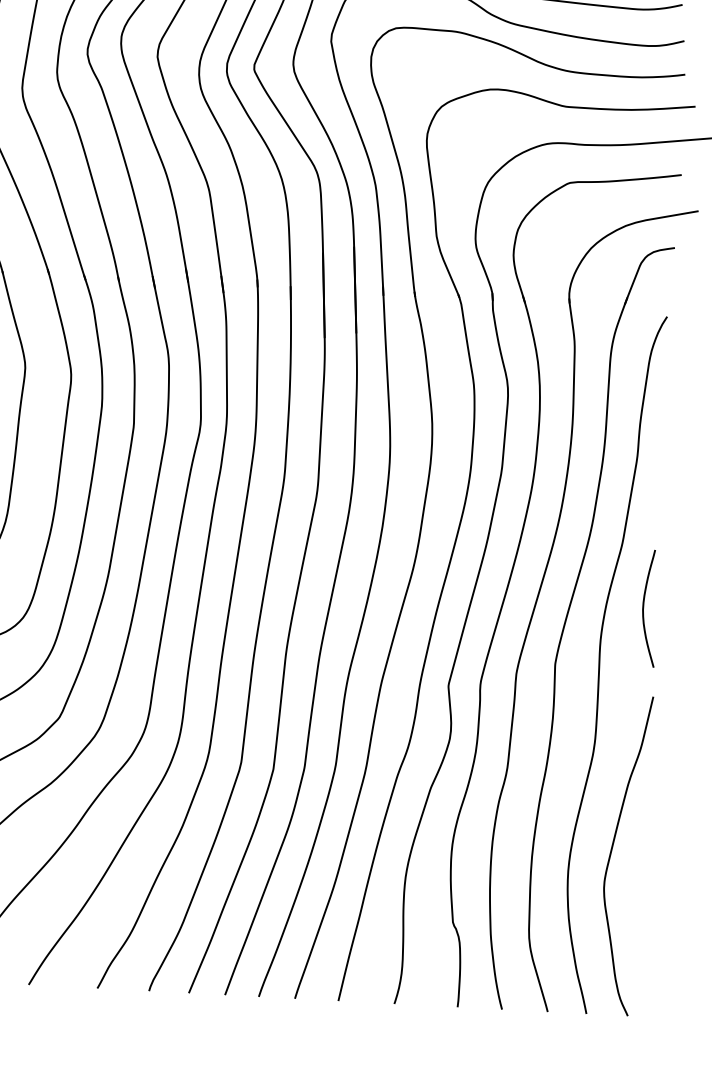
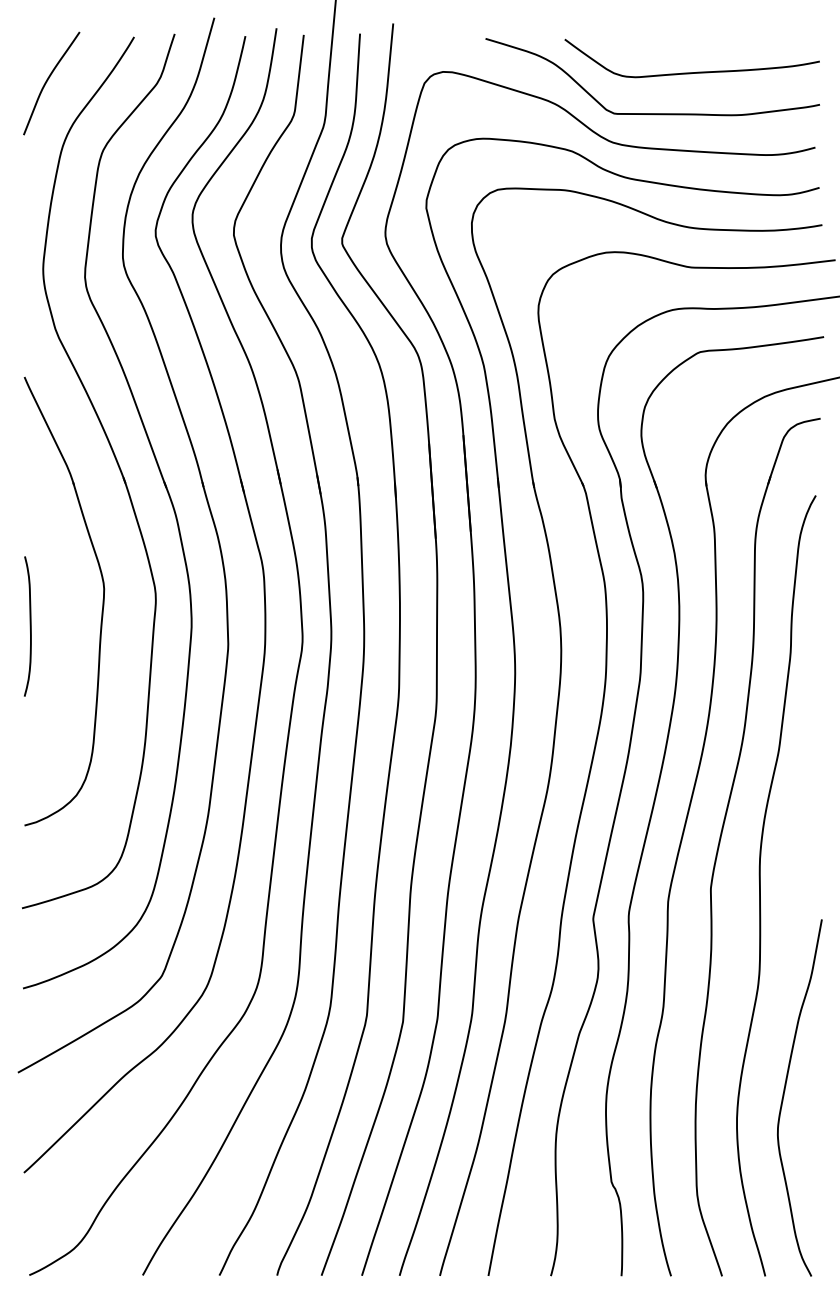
curve: (643, 608) -> (806, 821), removed

